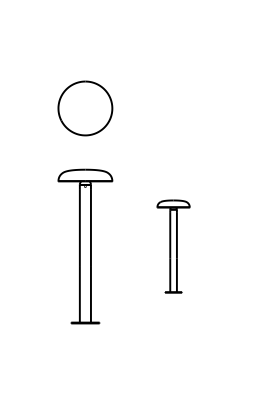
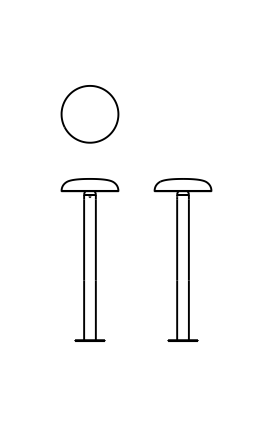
part: (173, 246) -> (182, 259), size x1.67

